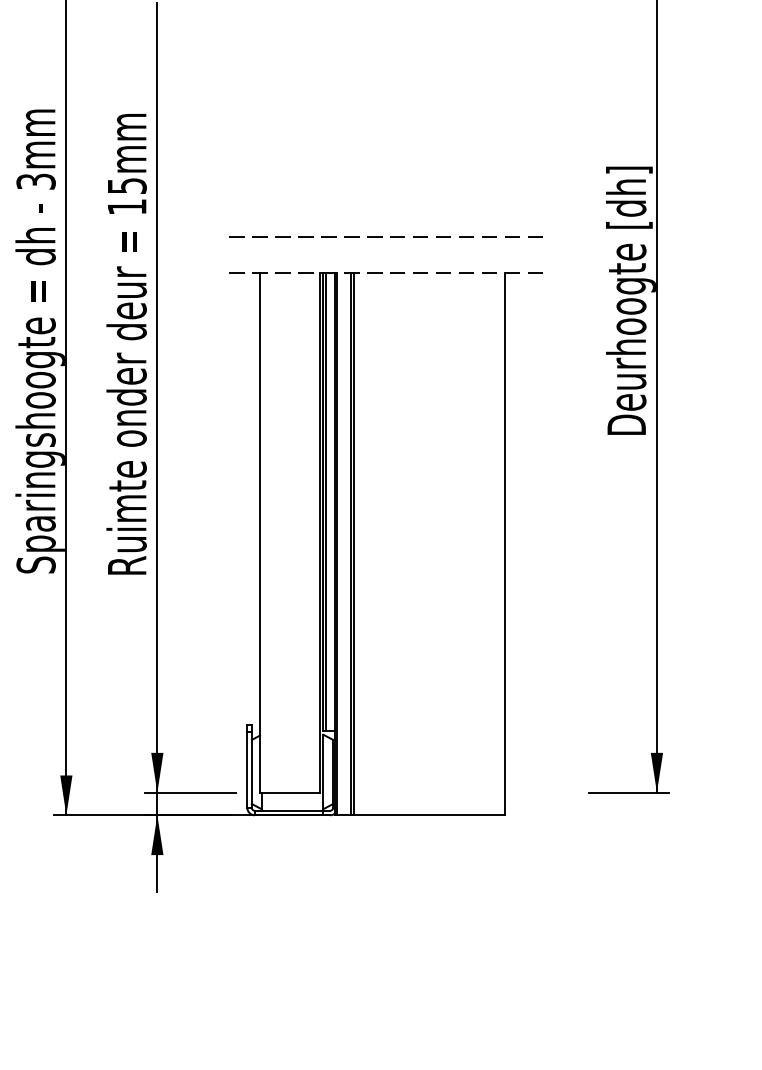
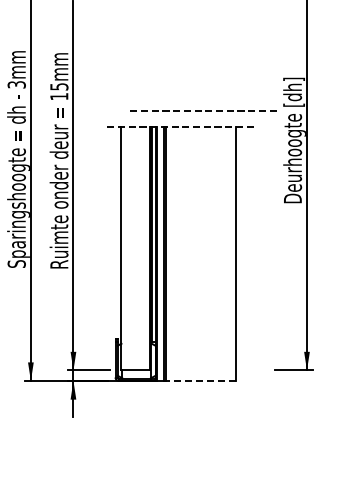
line: (382, 236) -> (201, 110), moved
line: (429, 816) -> (200, 381), solid -> dashed

